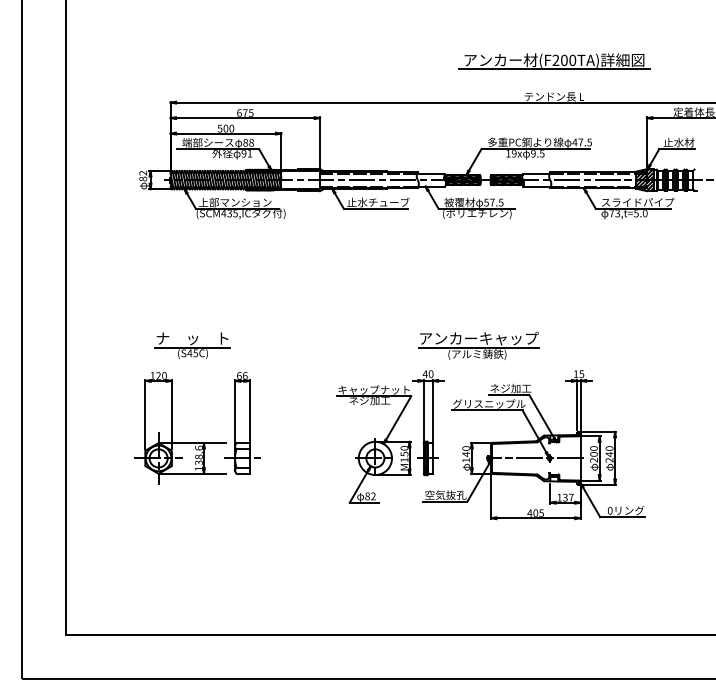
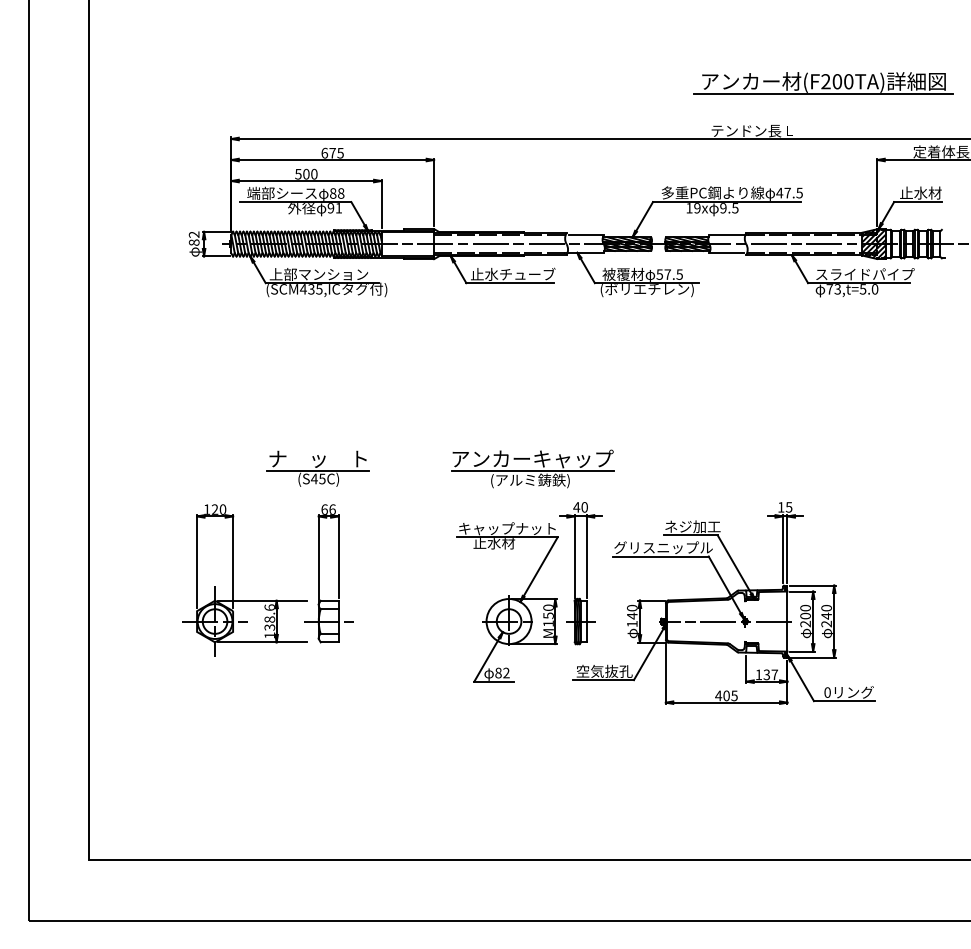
part: (554, 61) -> (823, 83), moved
part: (192, 345) -> (317, 468), moved
part: (478, 345) -> (532, 468), moved
text: (369, 400) -> (501, 543), ネジ加工 -> 止水材

